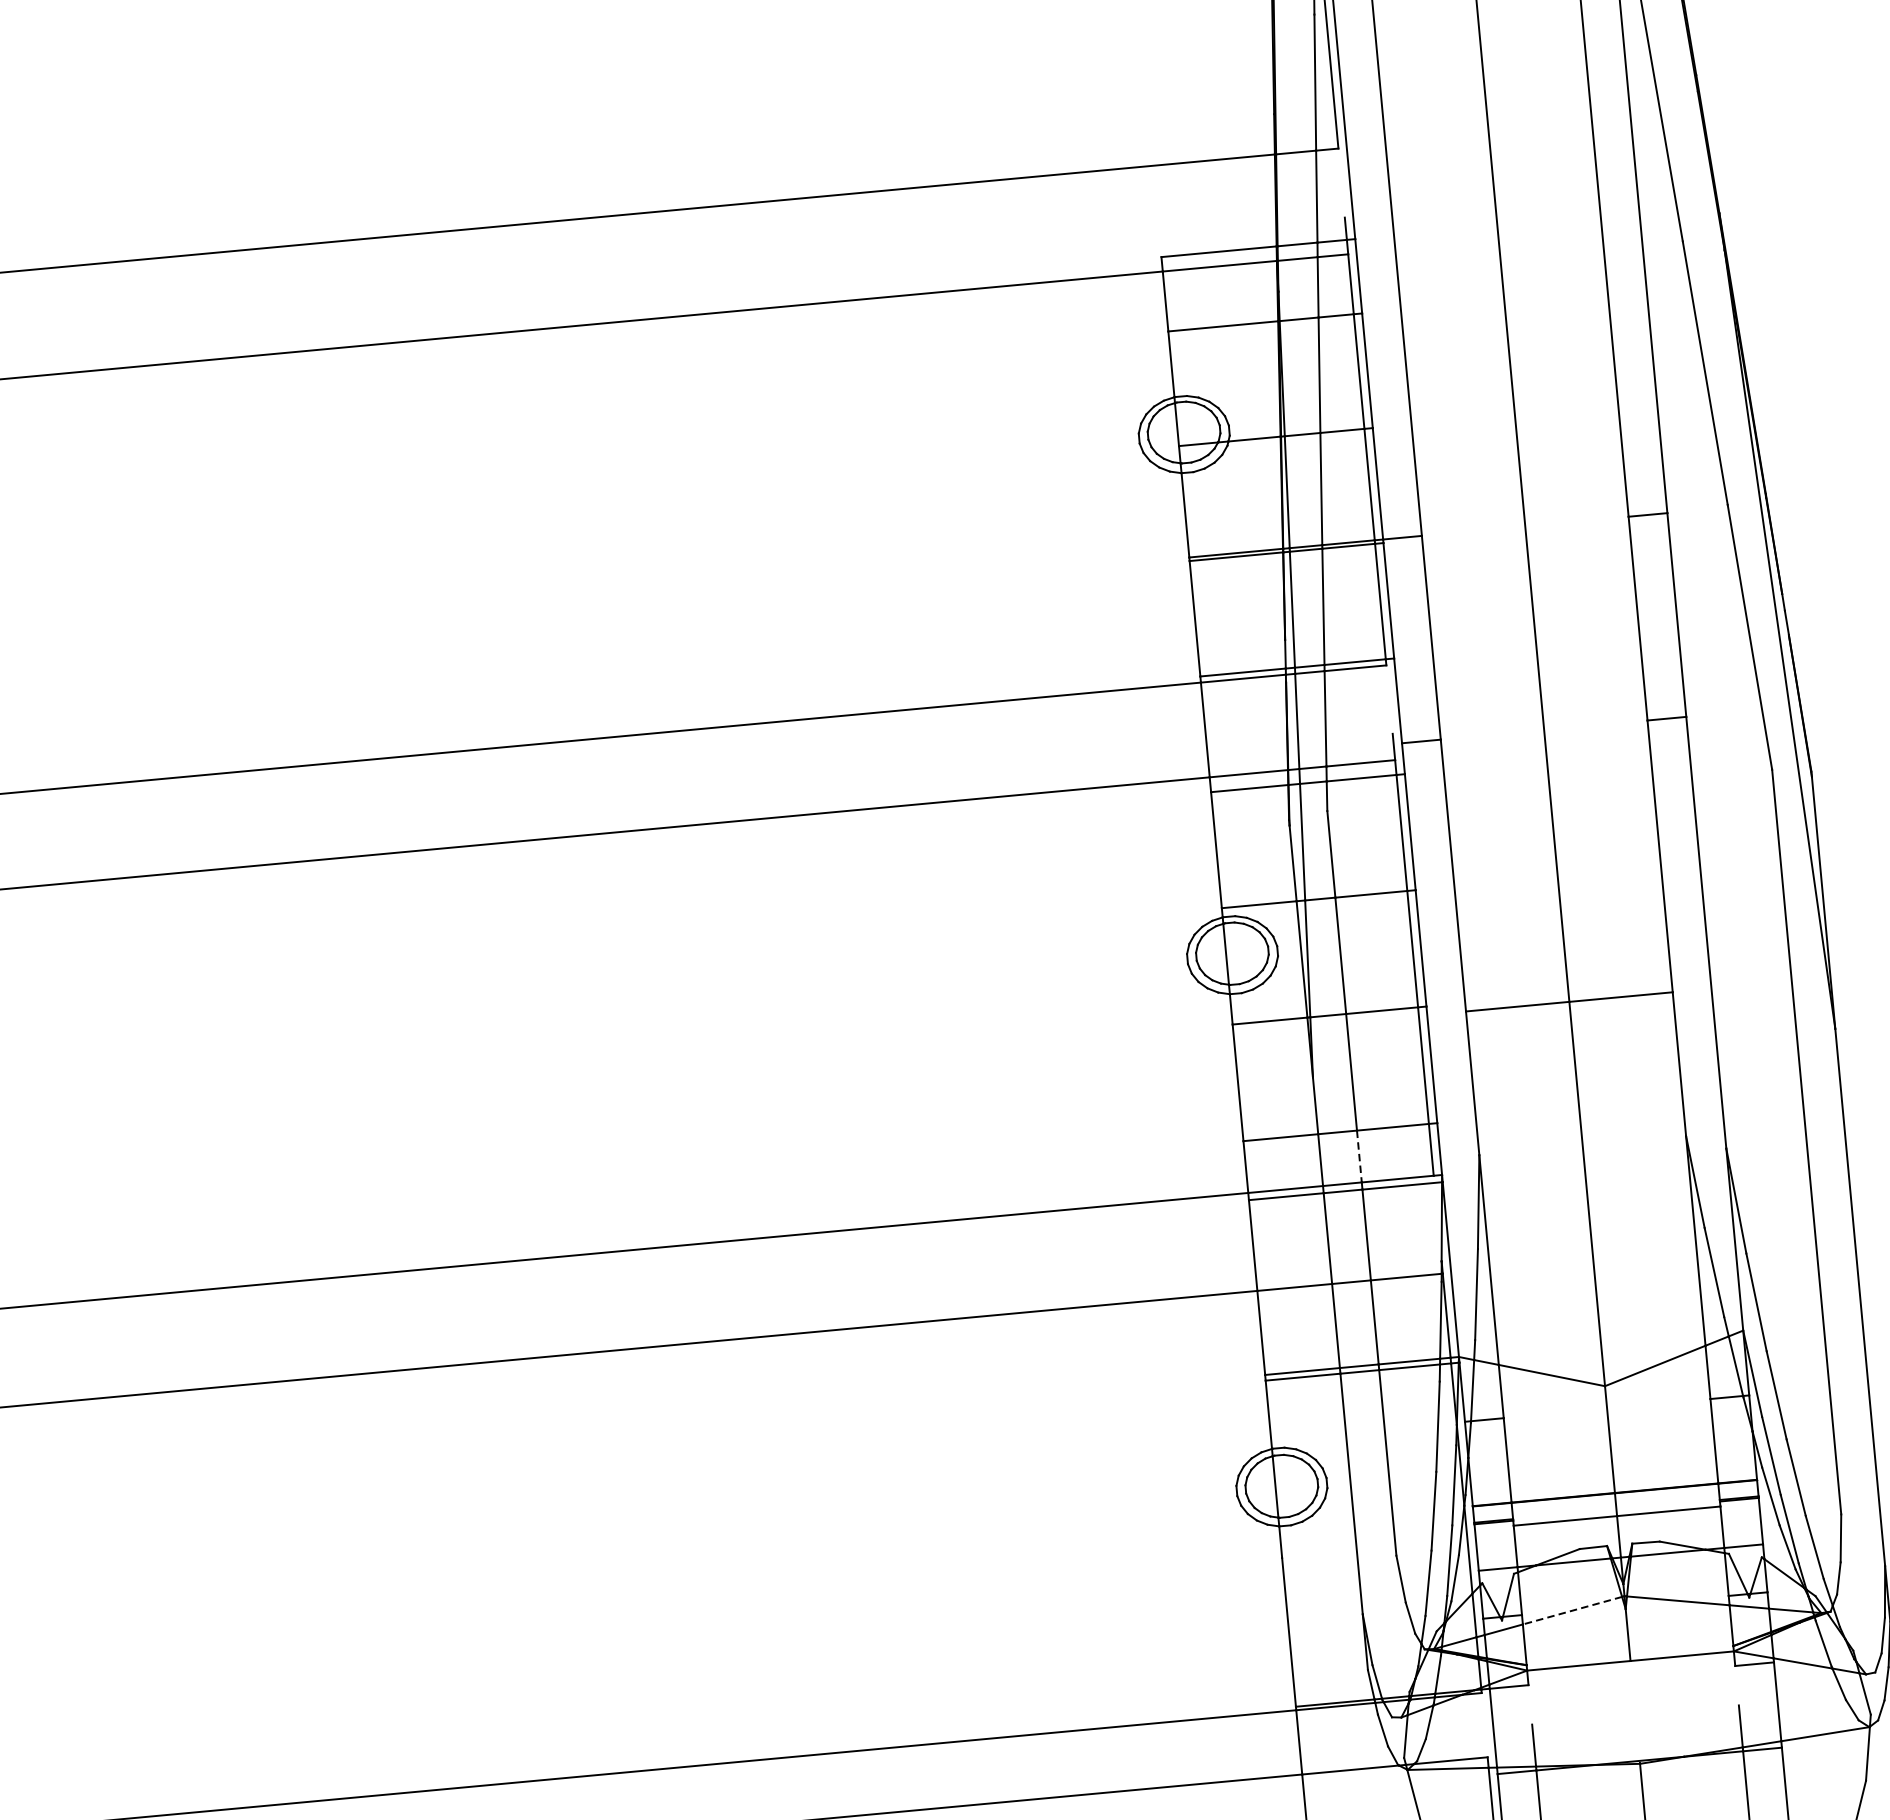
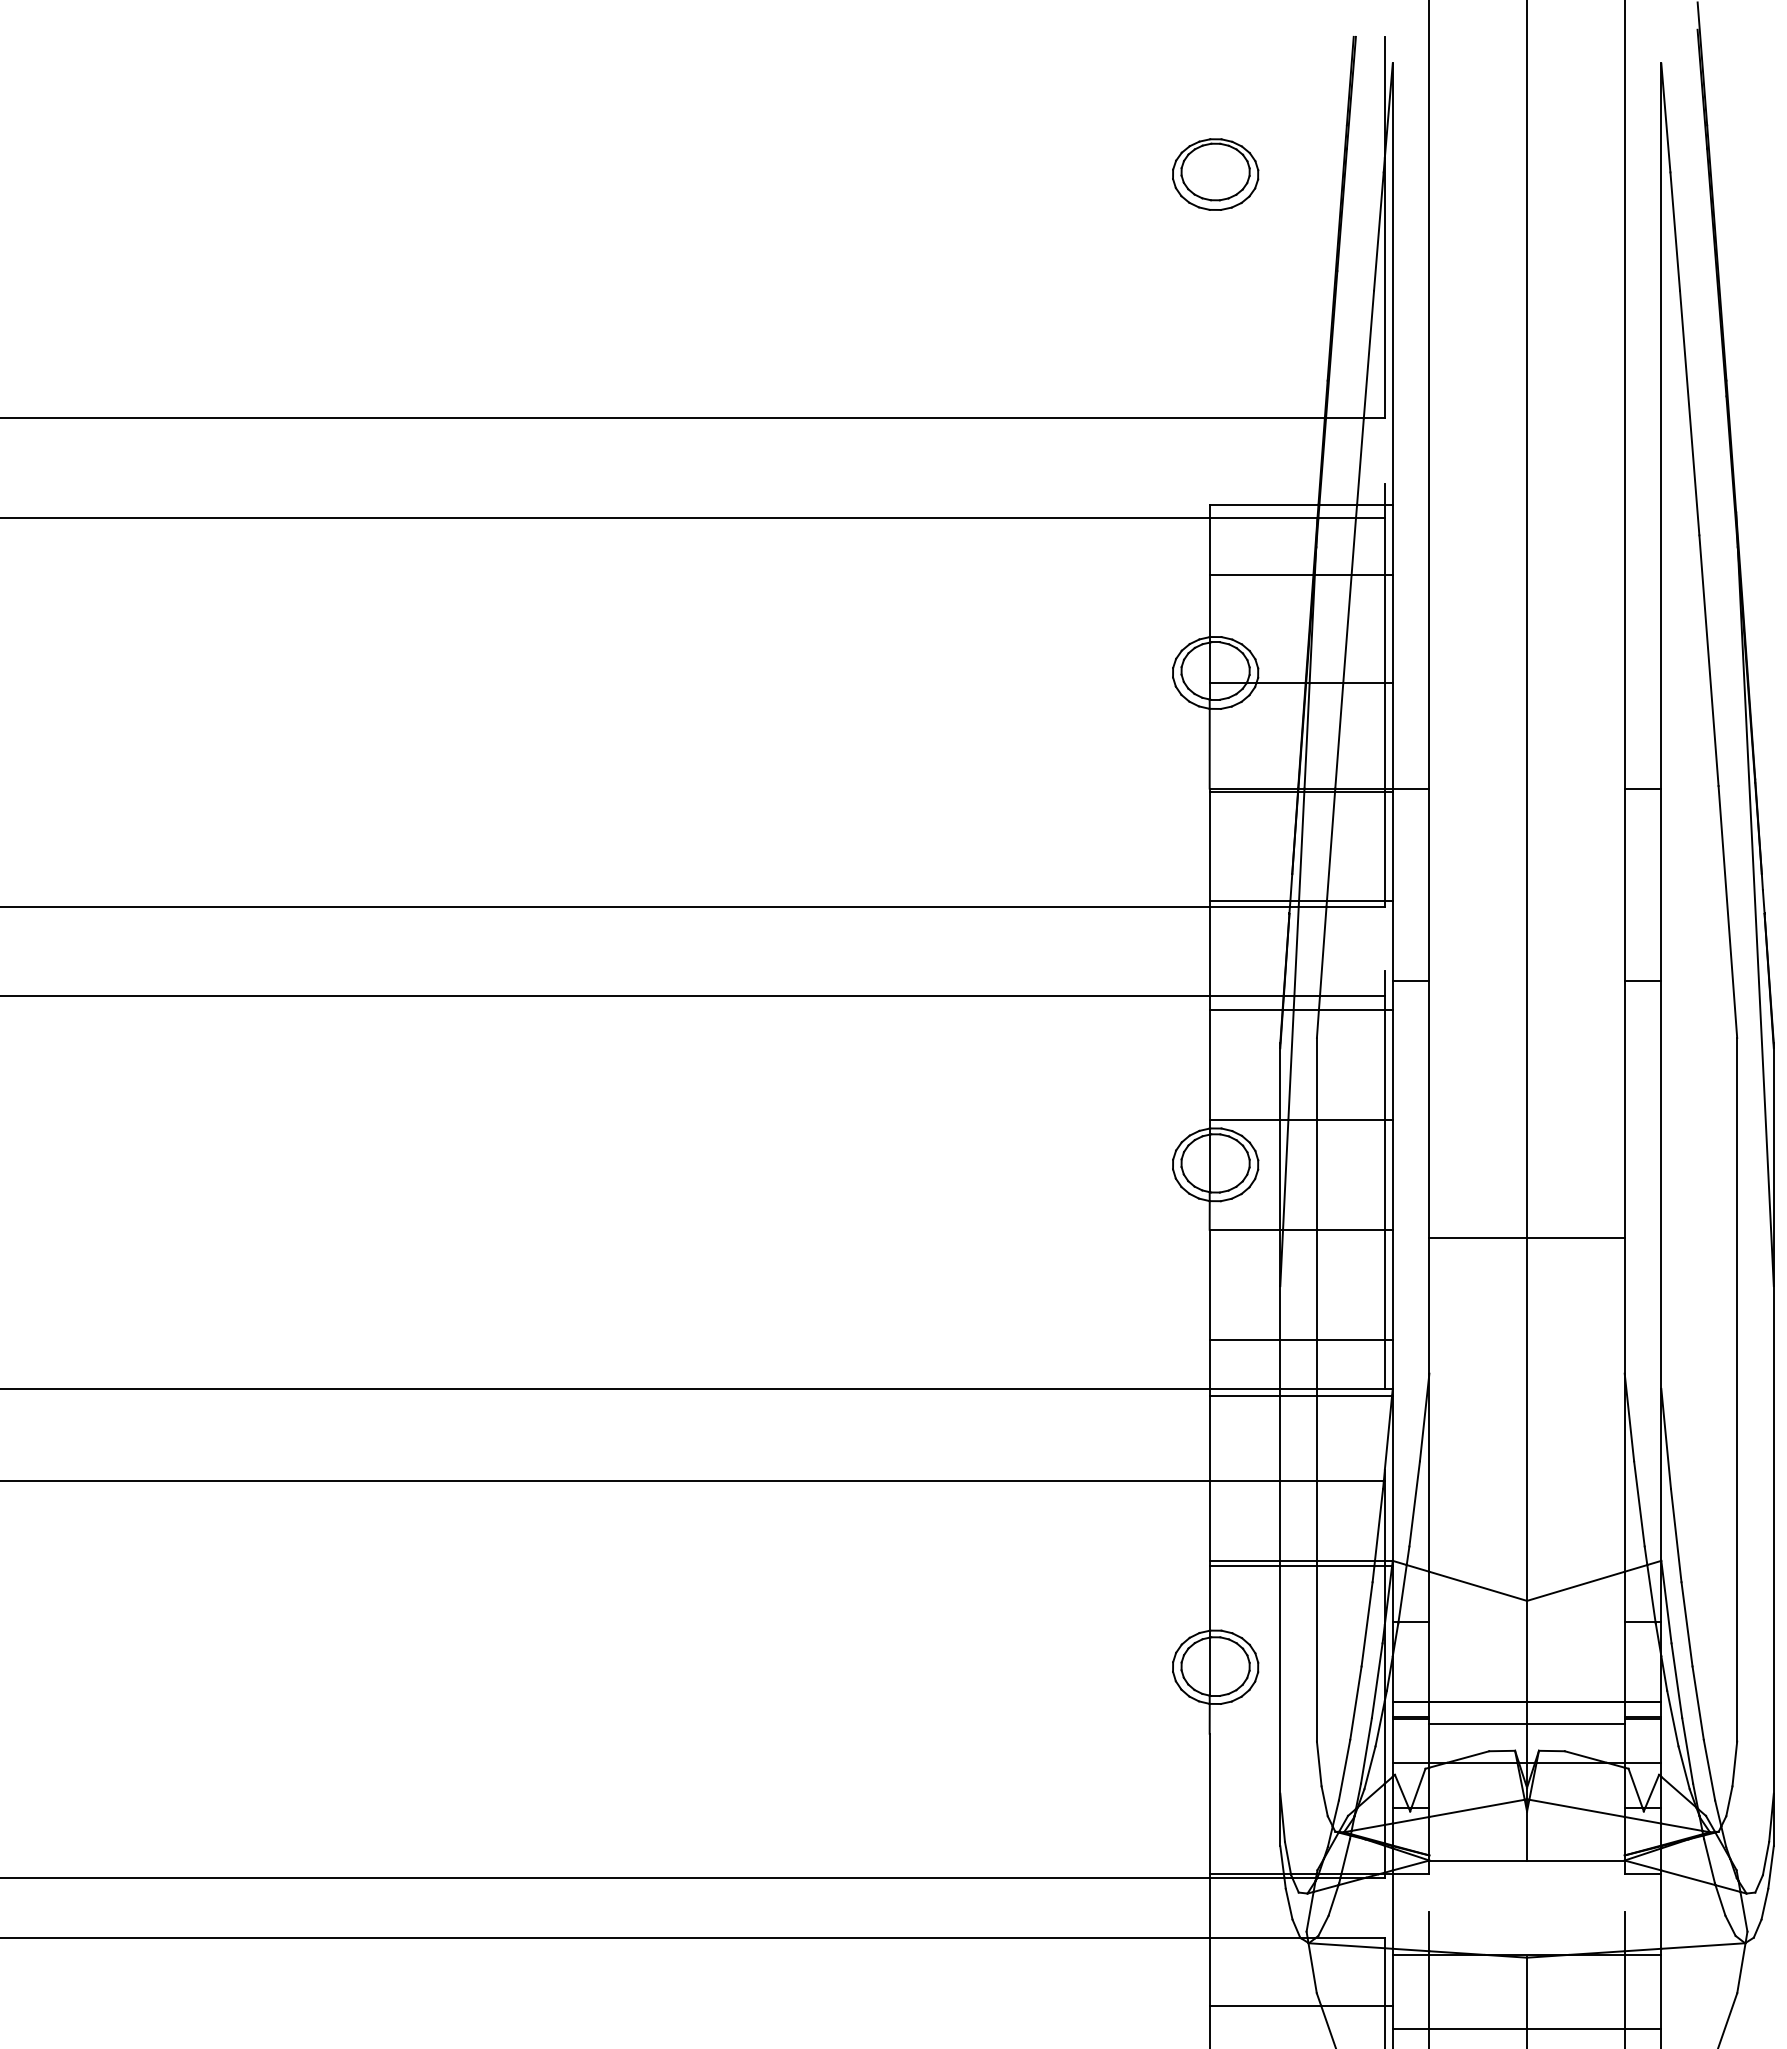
line: (1358, 1156) -> (1316, 1364), dashed -> solid
line: (1571, 1610) -> (1476, 1808), dashed -> solid

